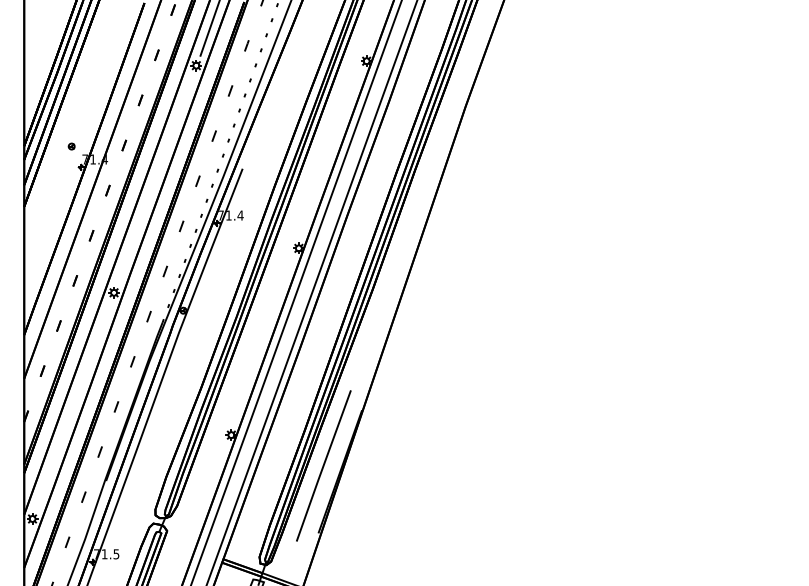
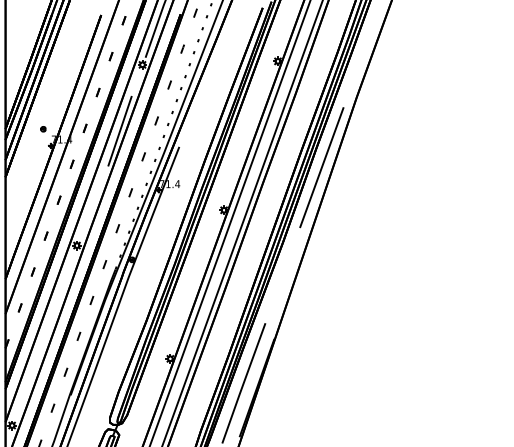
line: (167, 148) -> (119, 130), added
line: (421, 194) -> (321, 167), added

